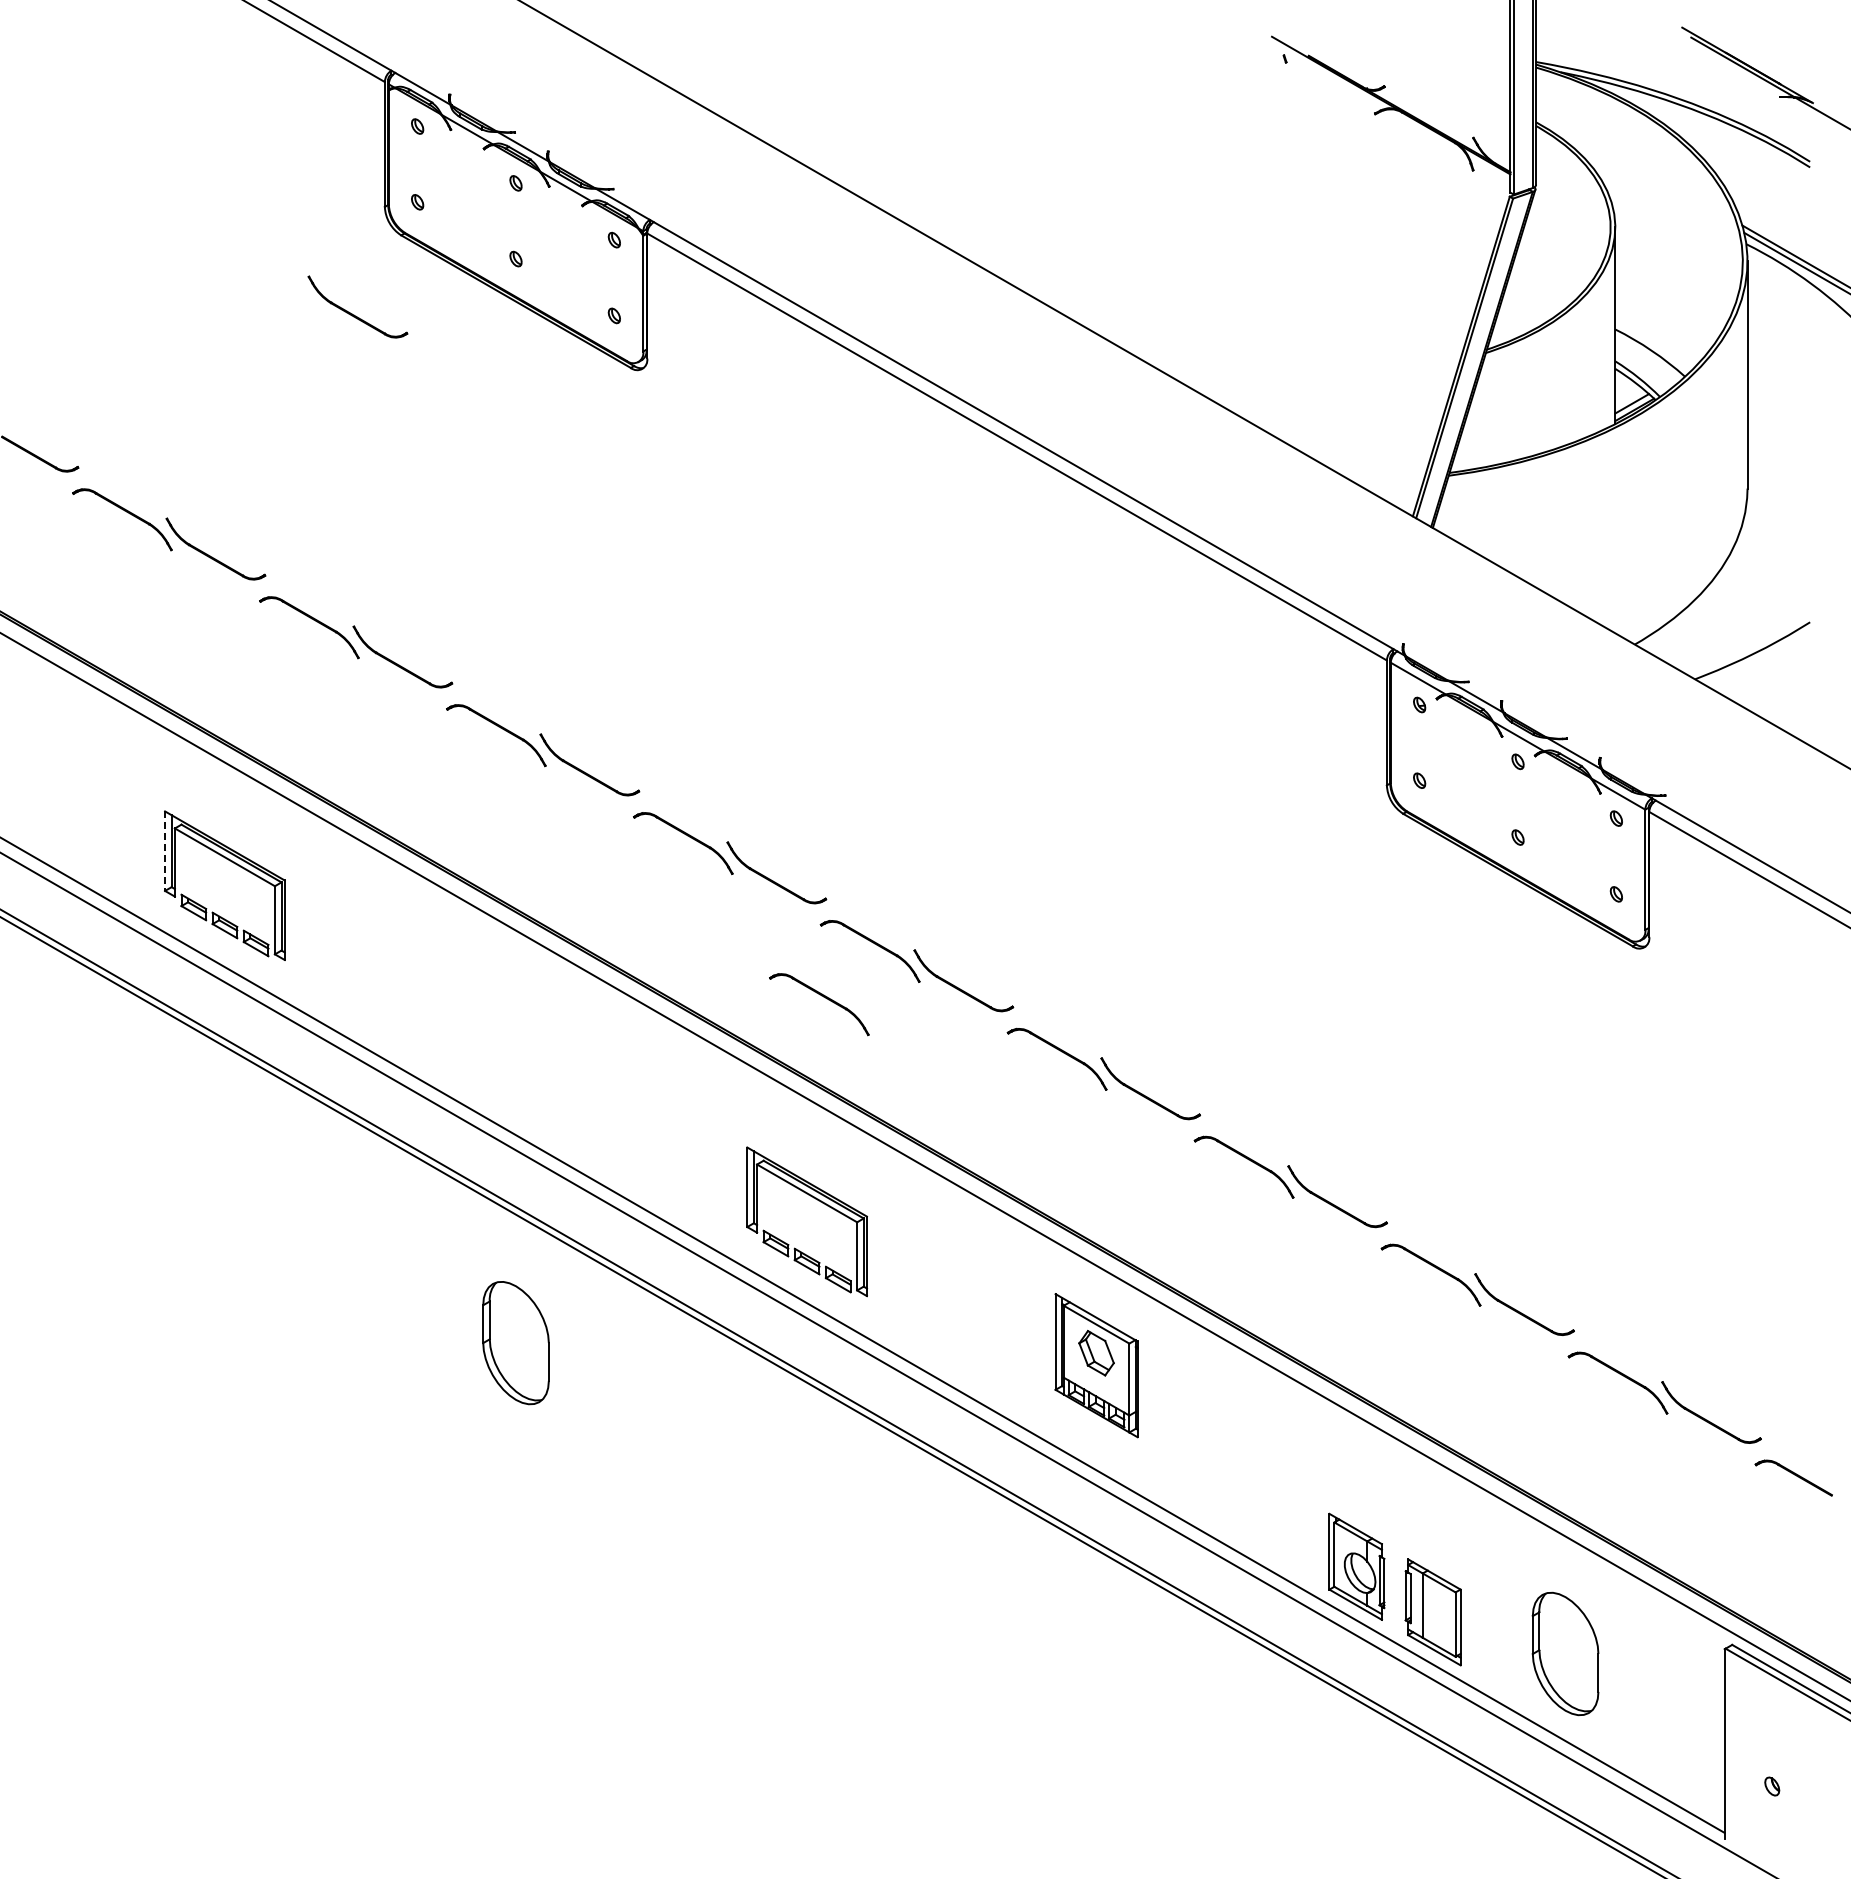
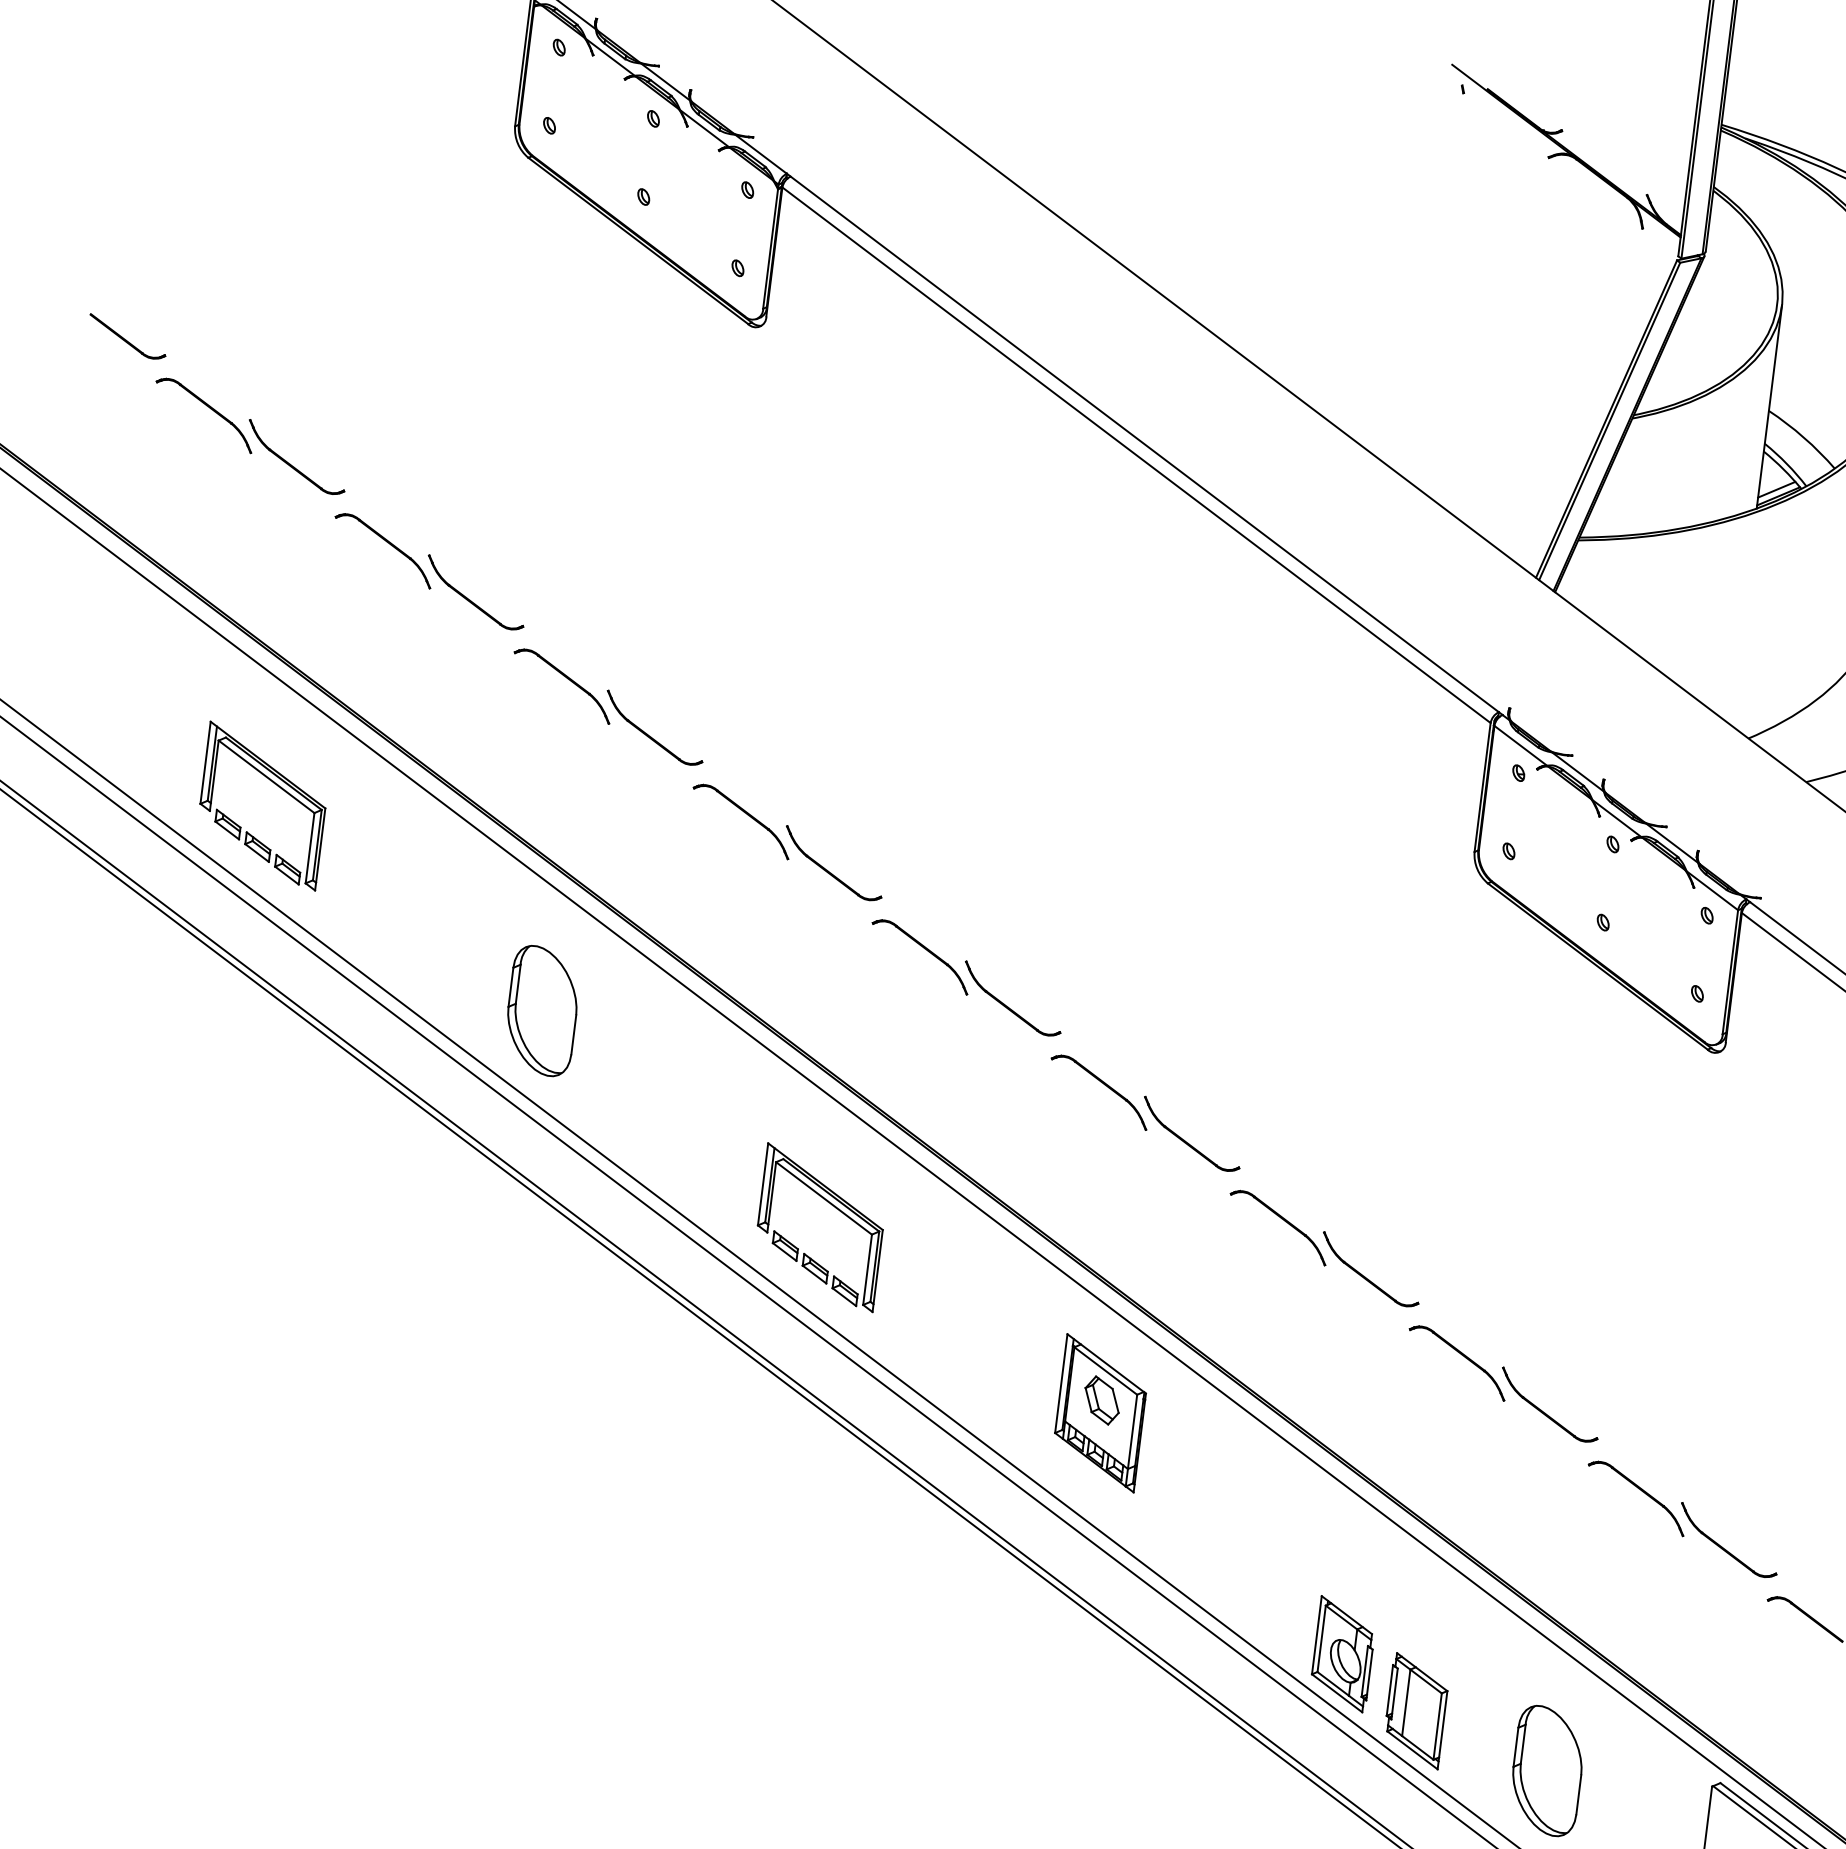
part: (354, 314) -> (469, 233), removed
line: (165, 851) -> (205, 763), dashed -> solid
part: (823, 997) -> (866, 998), removed
part: (515, 1343) -> (541, 1011), moved

